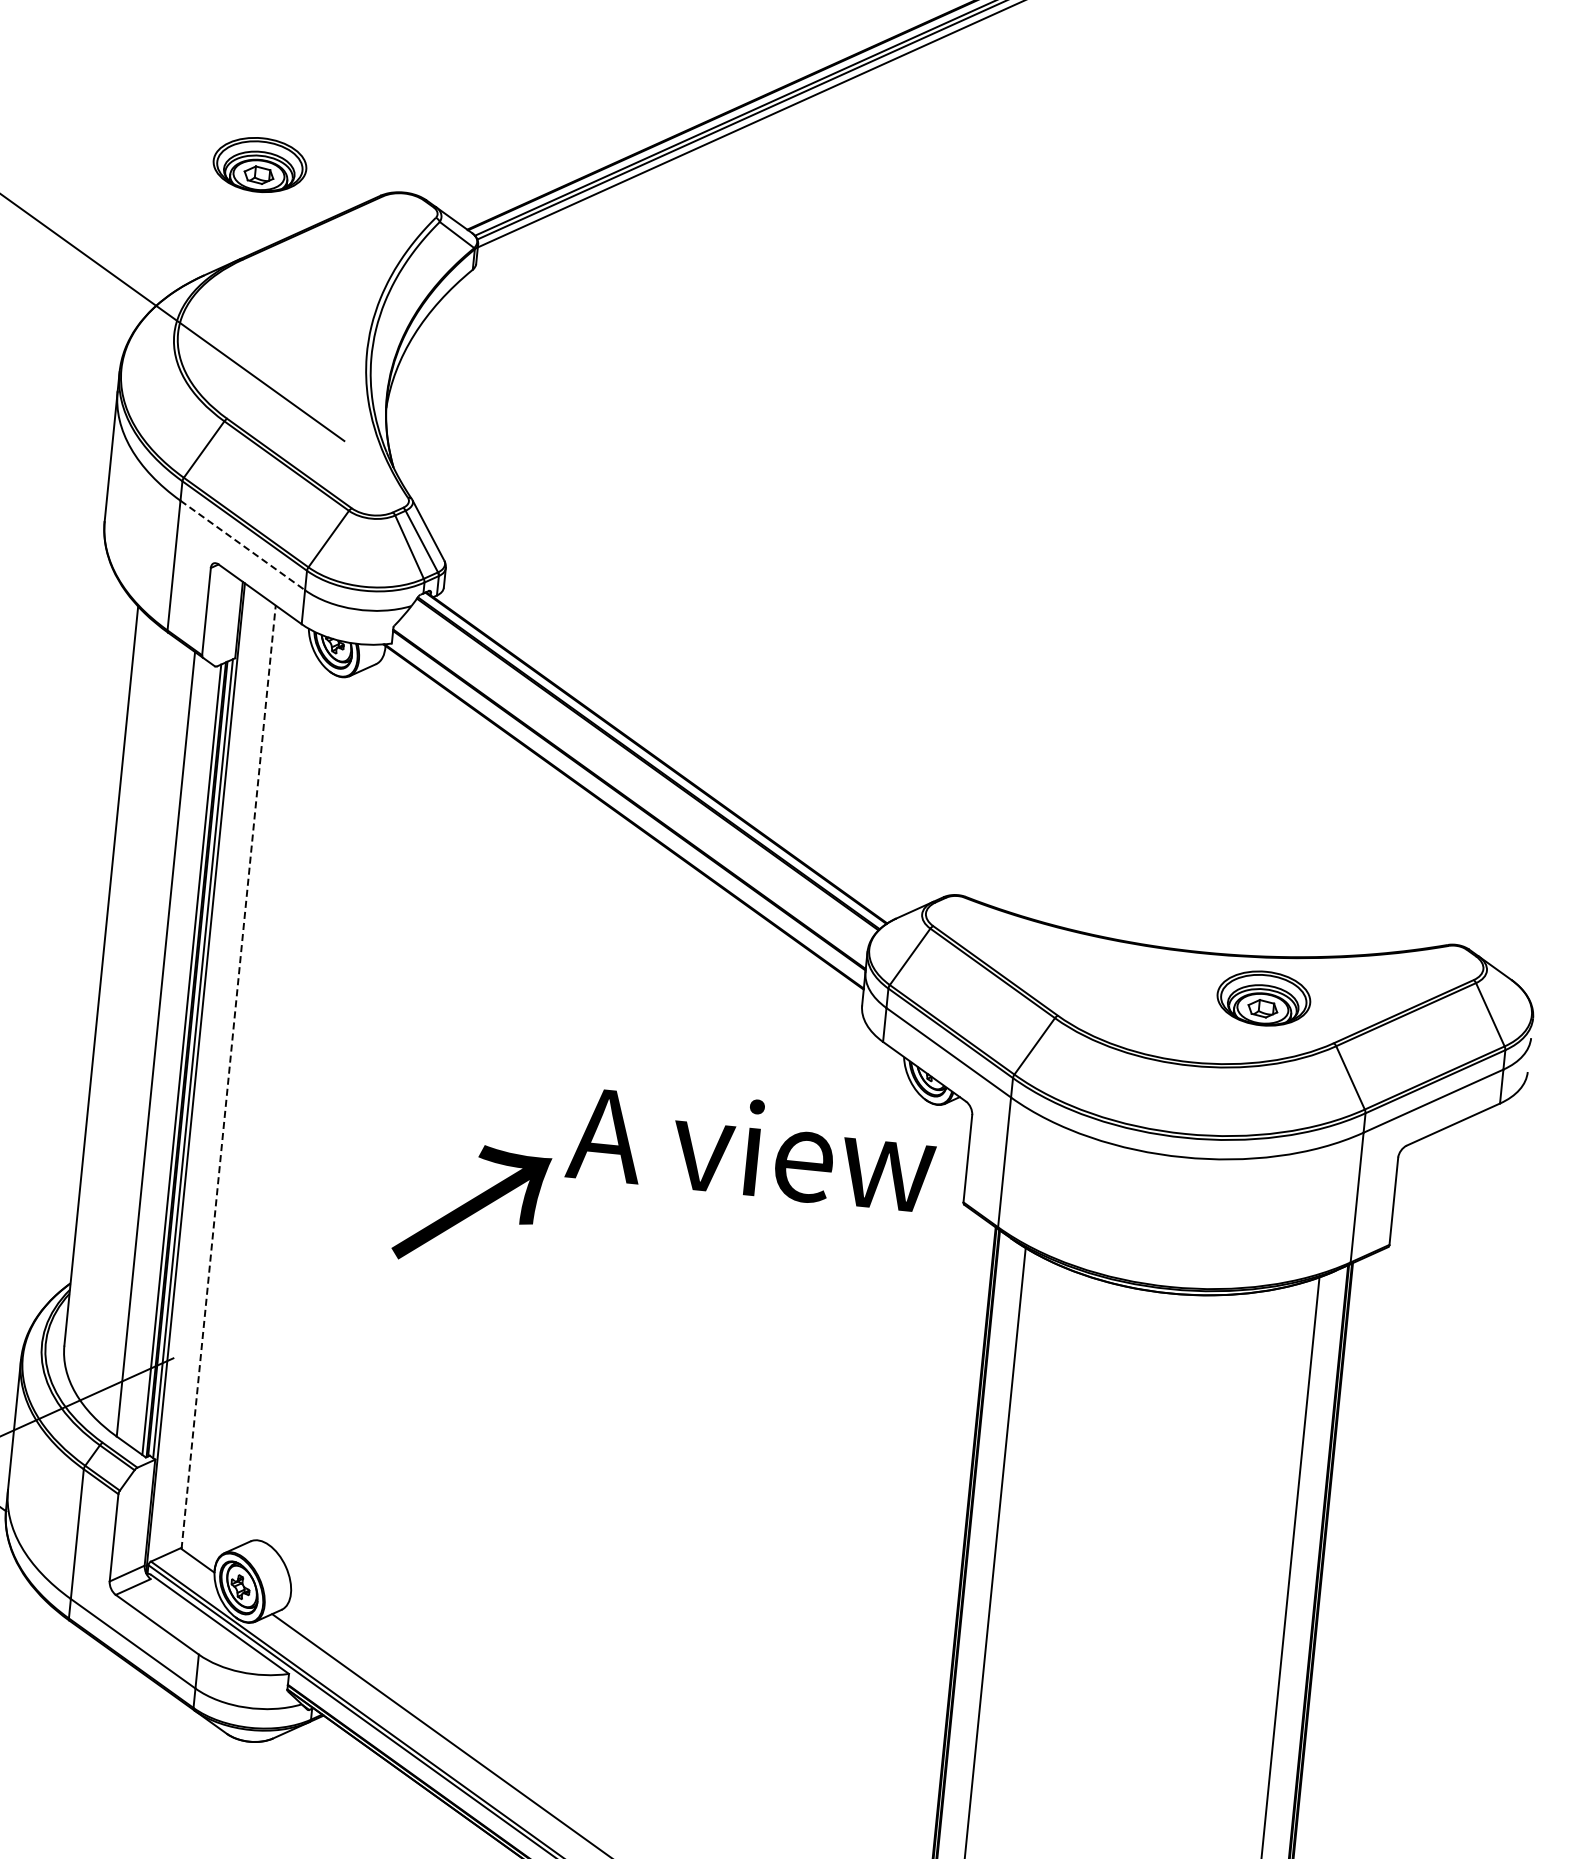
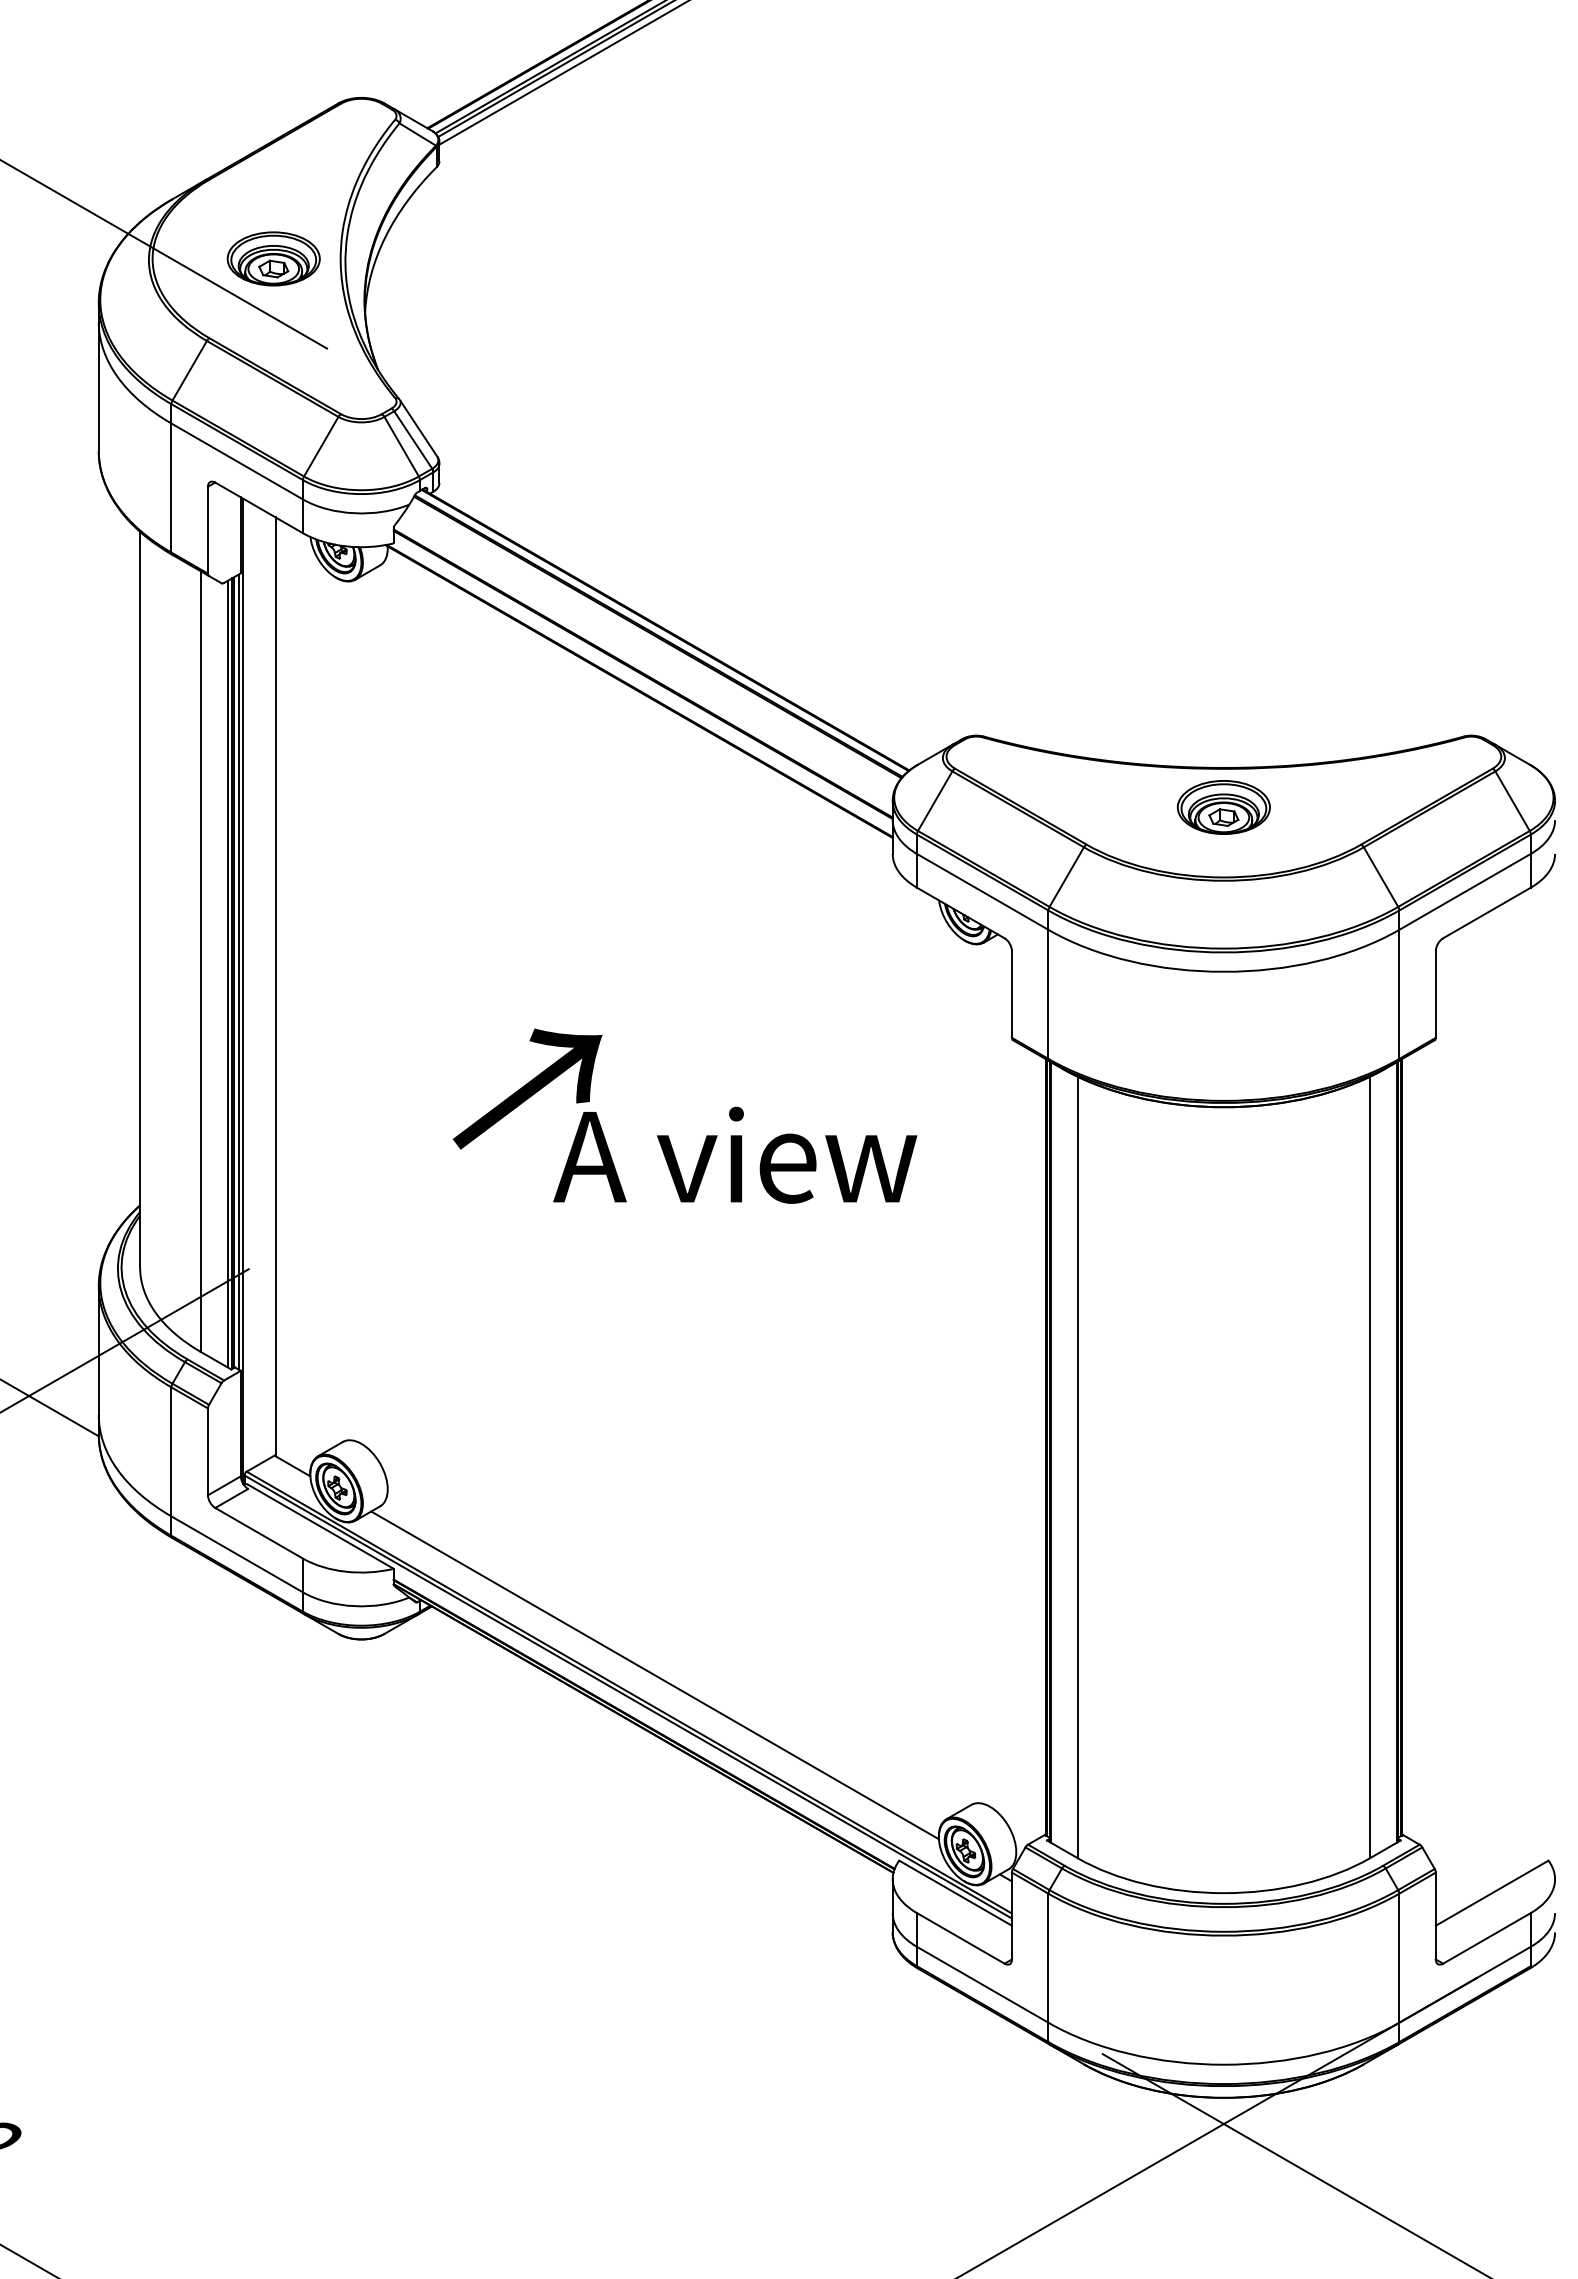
part: (259, 164) -> (273, 258), moved
line: (243, 545) -> (237, 461), dashed -> solid
part: (1263, 998) -> (1223, 807), moved
line: (228, 1076) -> (275, 986), dashed -> solid
text: (752, 1147) -> (735, 1154), moved

